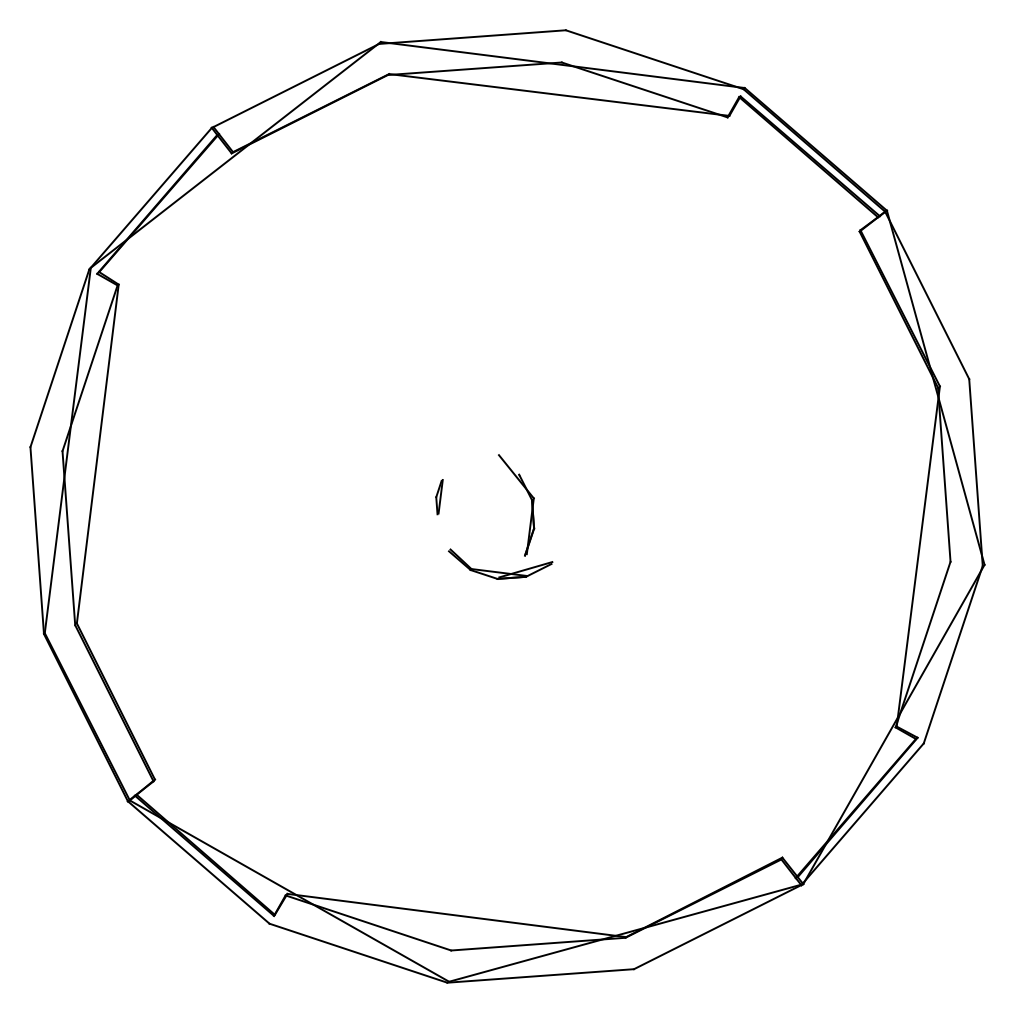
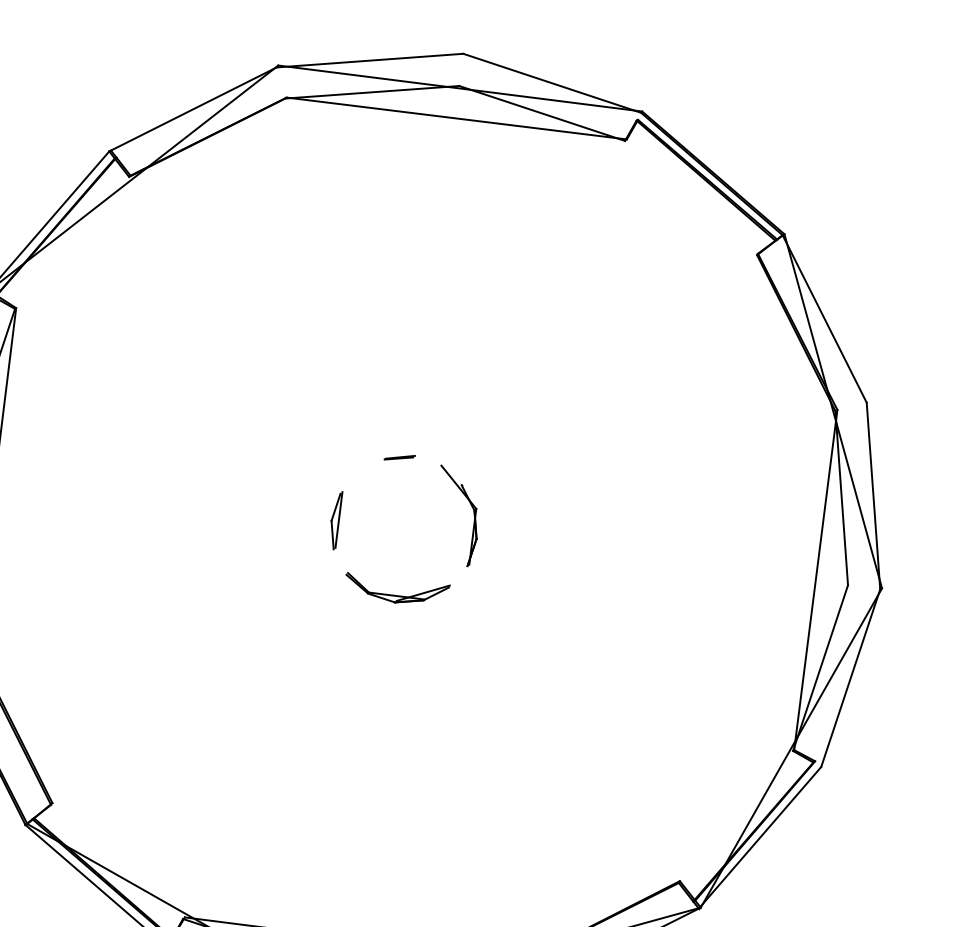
line: (502, 433) -> (399, 457), added
part: (439, 496) -> (336, 520), size x1.67
part: (531, 505) -> (473, 516), moved

